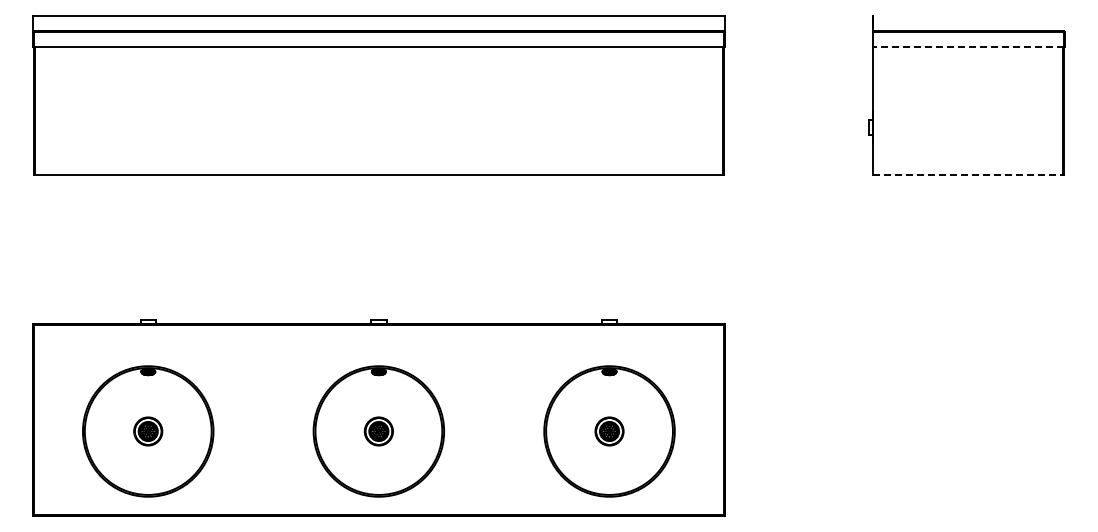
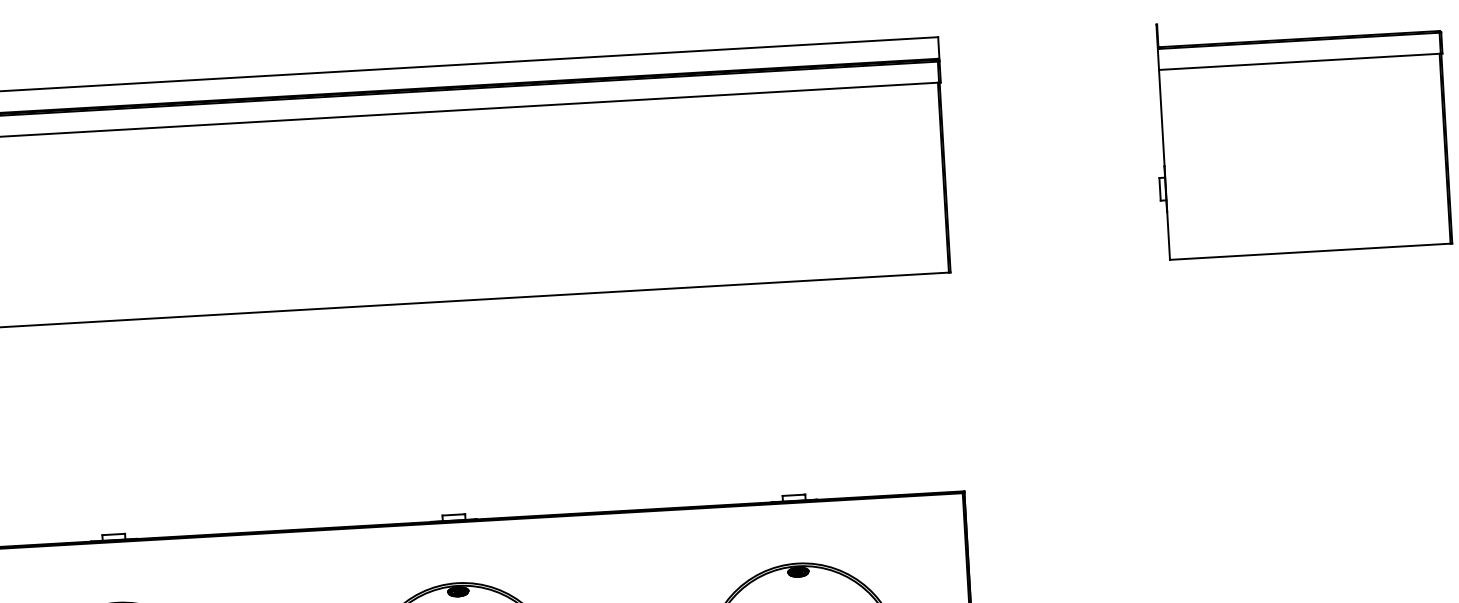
line: (968, 46) -> (1300, 61), dashed -> solid
line: (968, 175) -> (1311, 251), dashed -> solid

